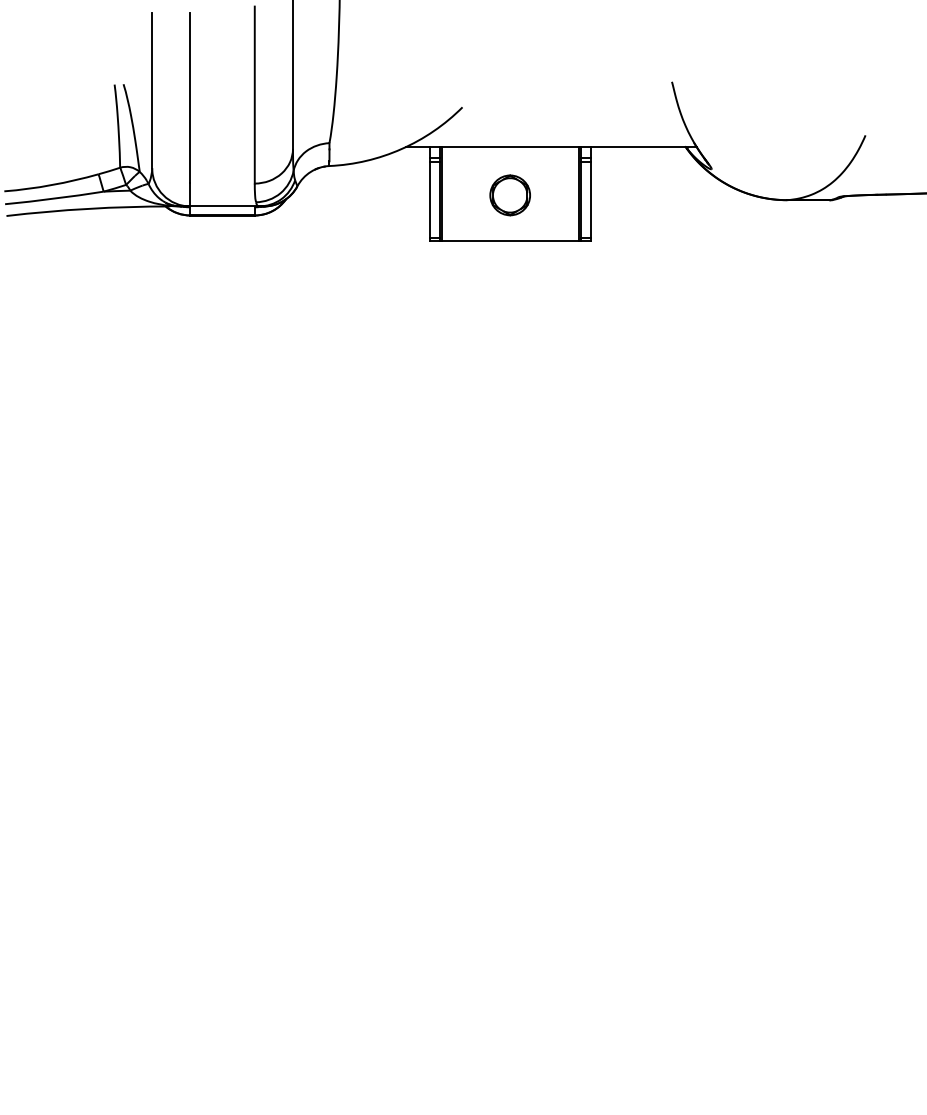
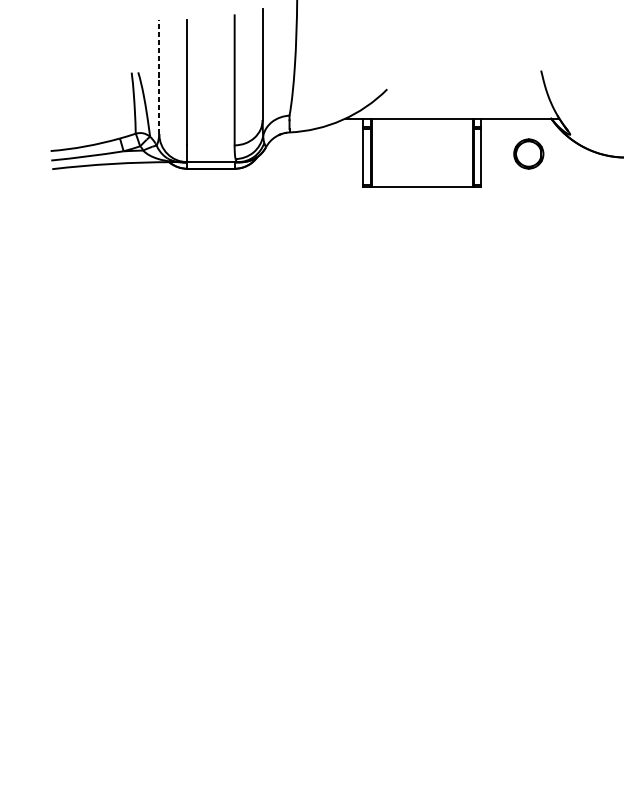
line: (152, 90) -> (159, 76), solid -> dashed
part: (509, 195) -> (528, 154), moved

